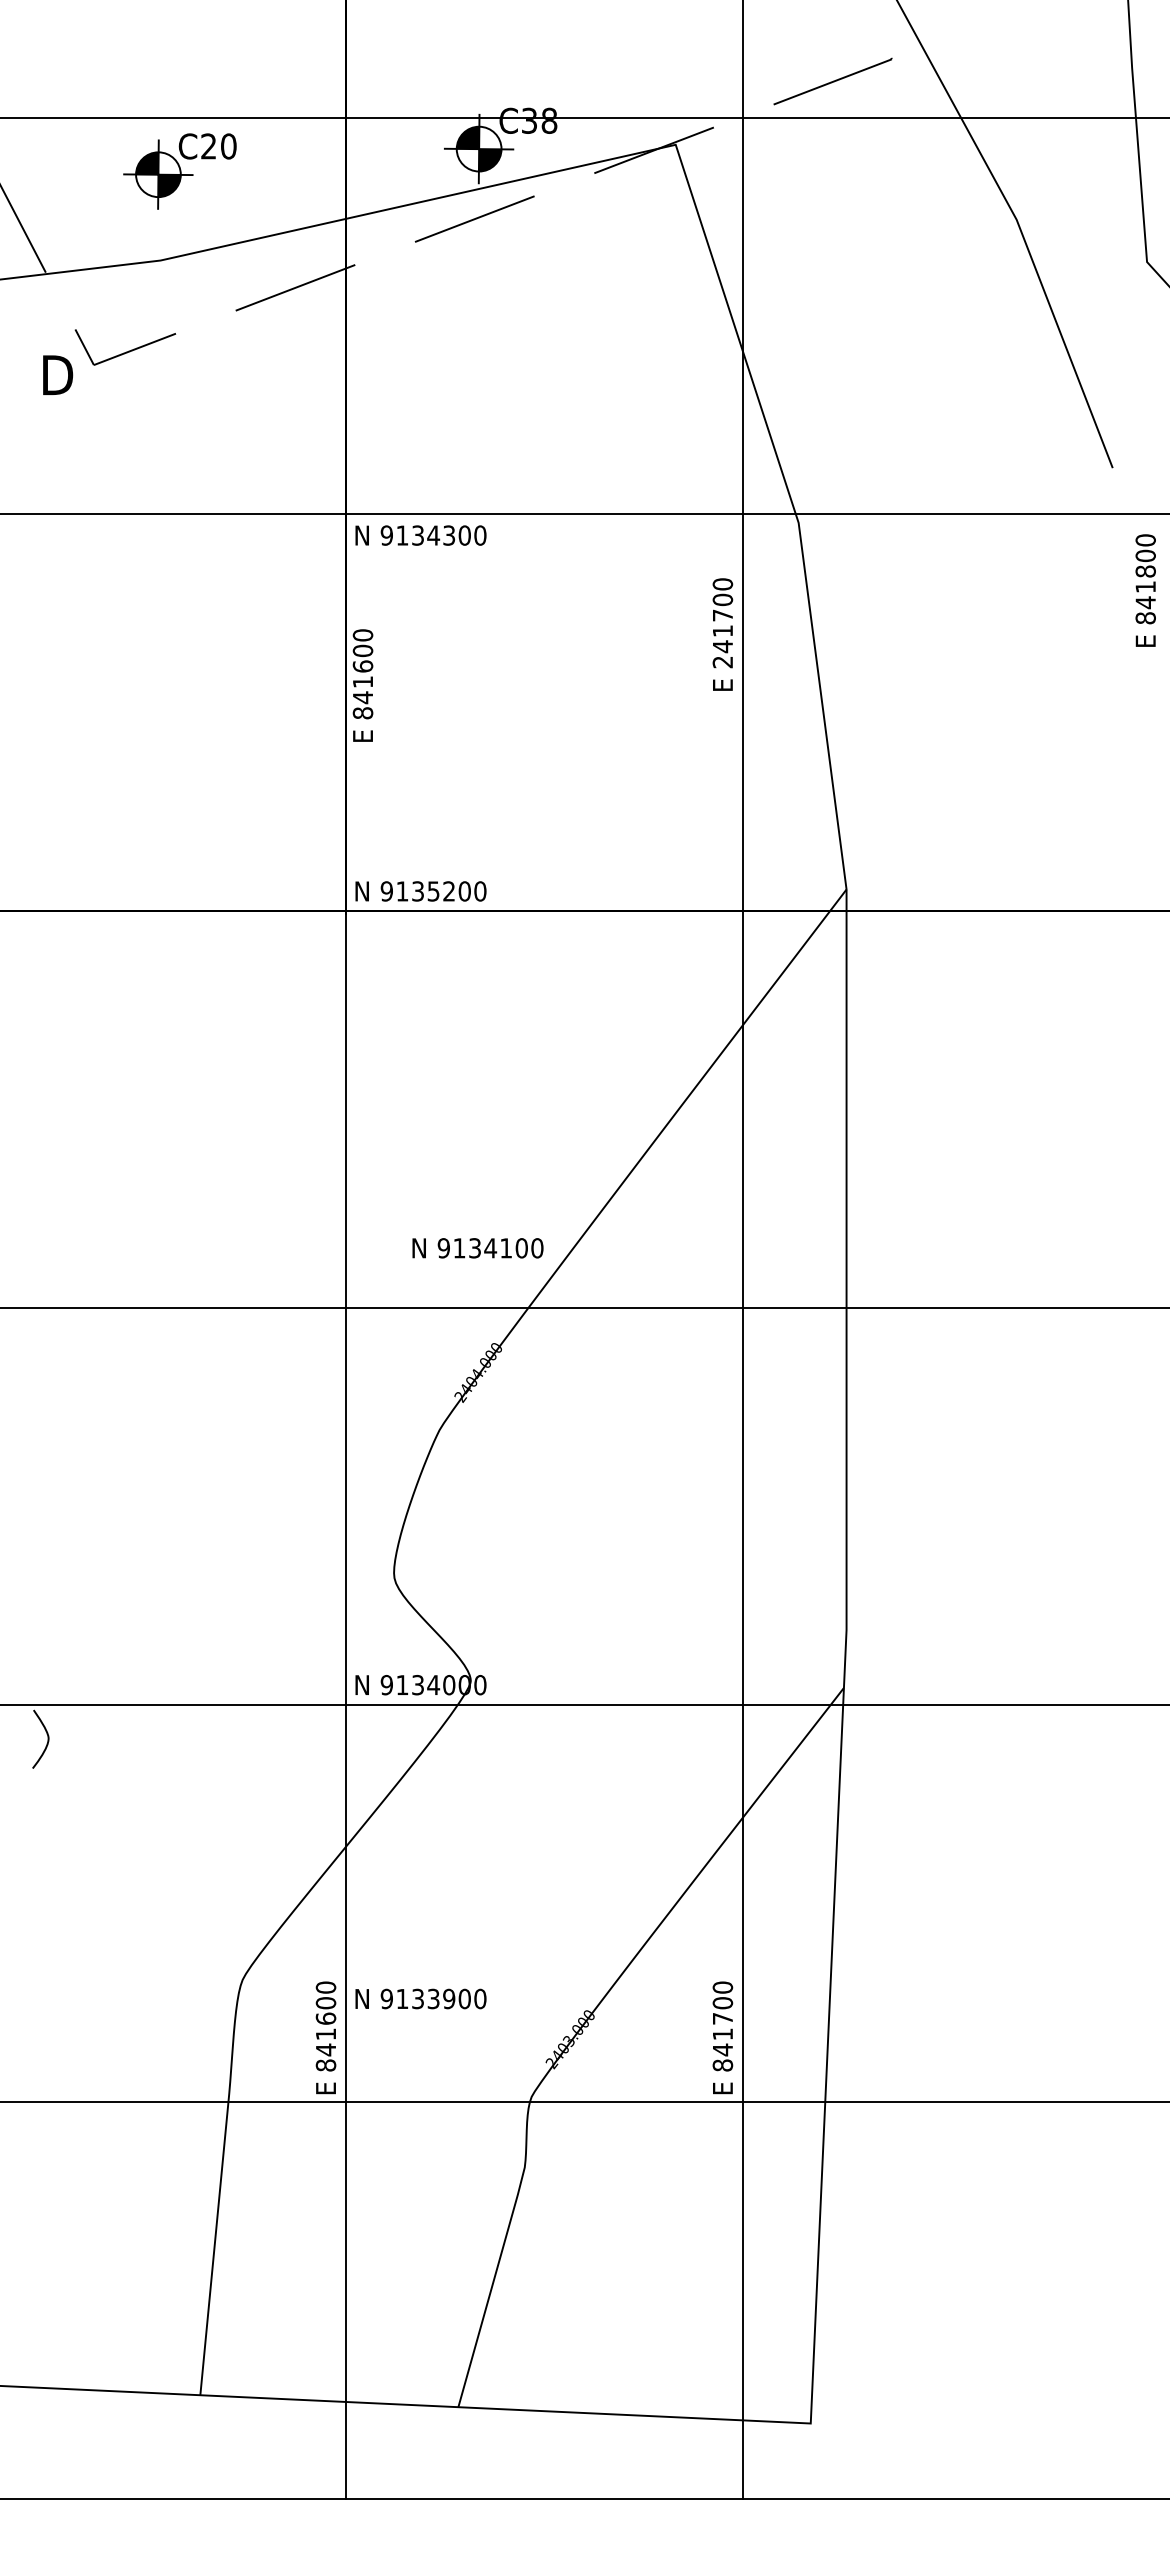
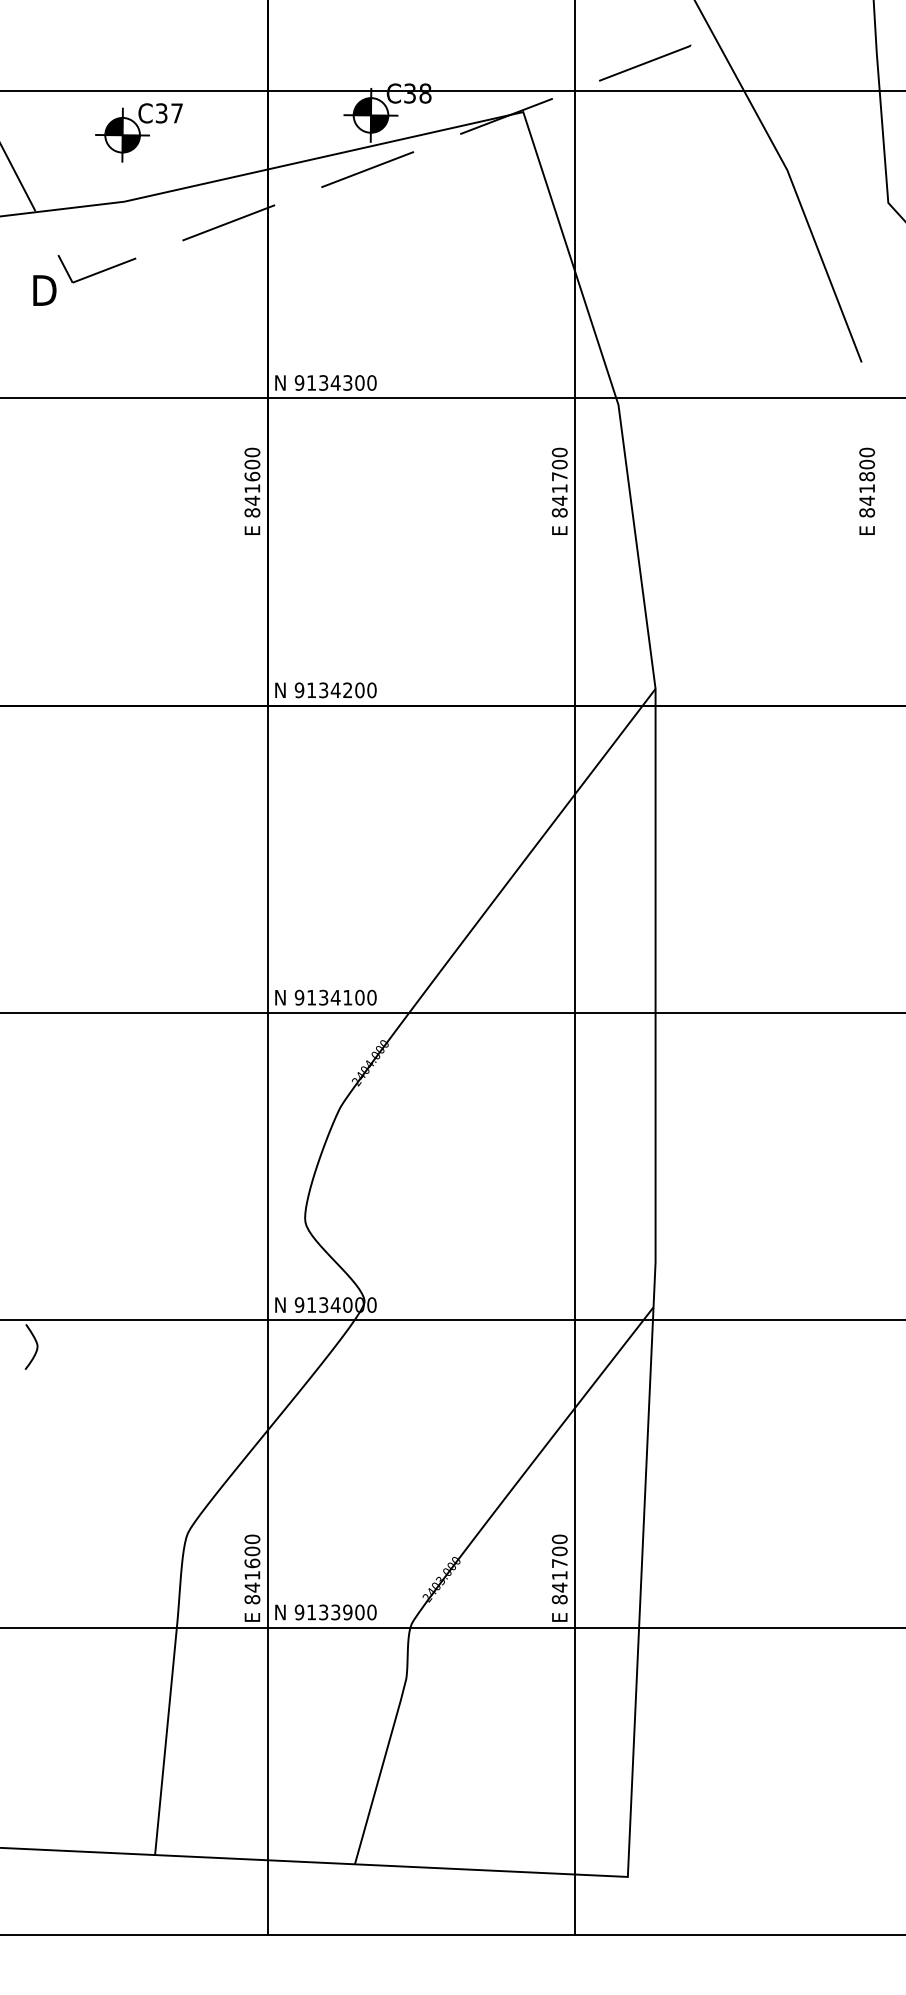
text: (218, 146) -> (169, 113), C20 -> C37
text: (420, 535) -> (325, 382), moved
text: (1145, 590) -> (866, 491), moved
text: (722, 662) -> (559, 513), 241700 -> 841700
text: (362, 685) -> (252, 491), moved
text: (433, 891) -> (335, 690), 9135200 -> 9134200
text: (477, 1248) -> (325, 997), moved
text: (420, 1998) -> (325, 1612), moved

